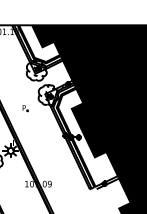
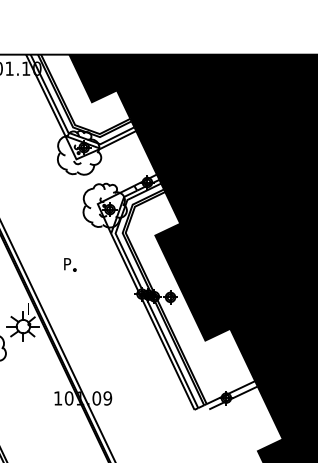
part: (25, 108) -> (70, 265), moved

